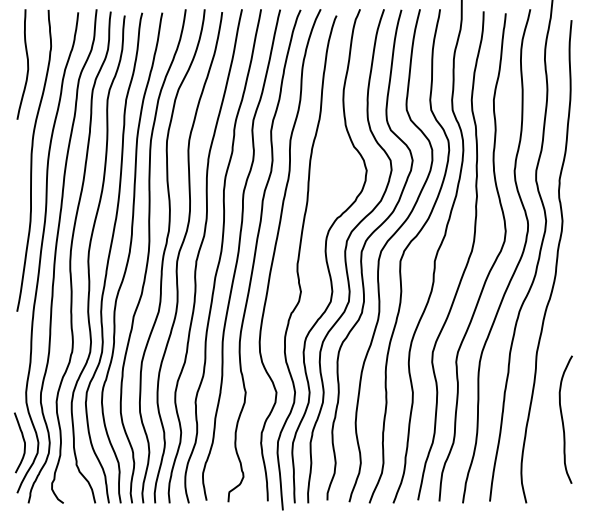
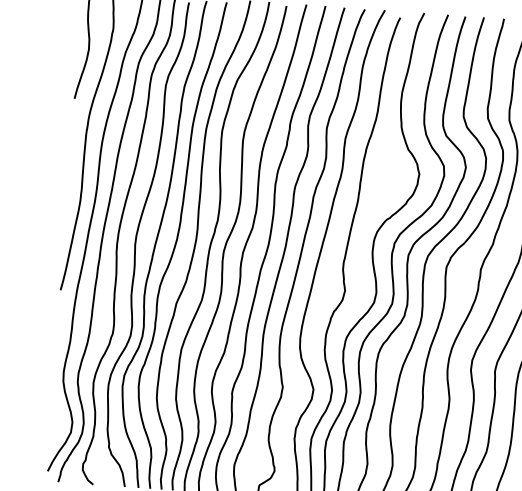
curve: (23, 442) -> (57, 421), removed

